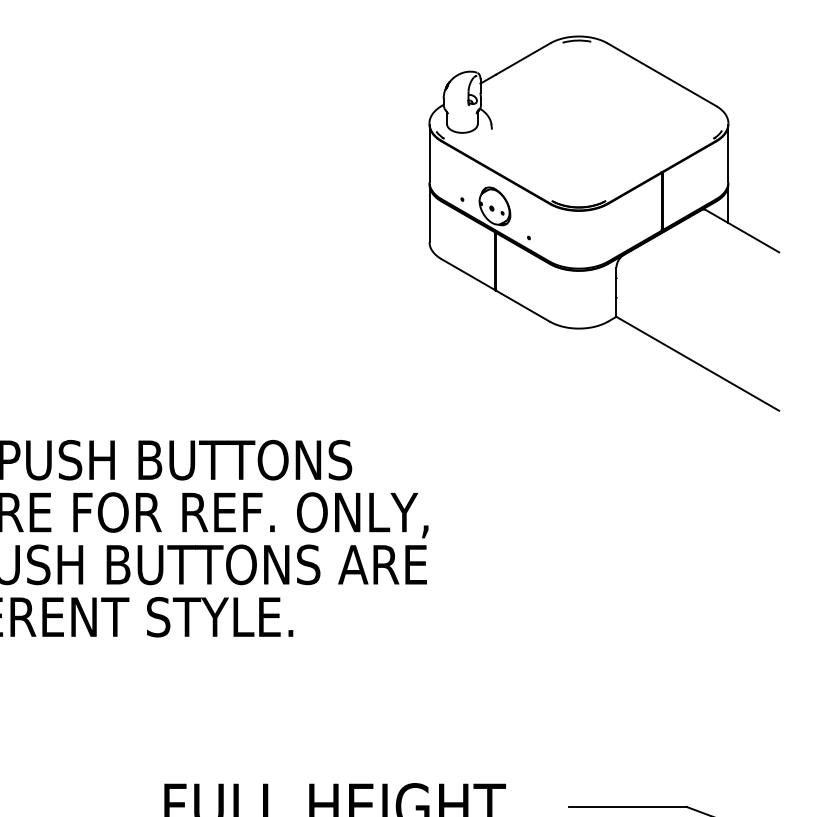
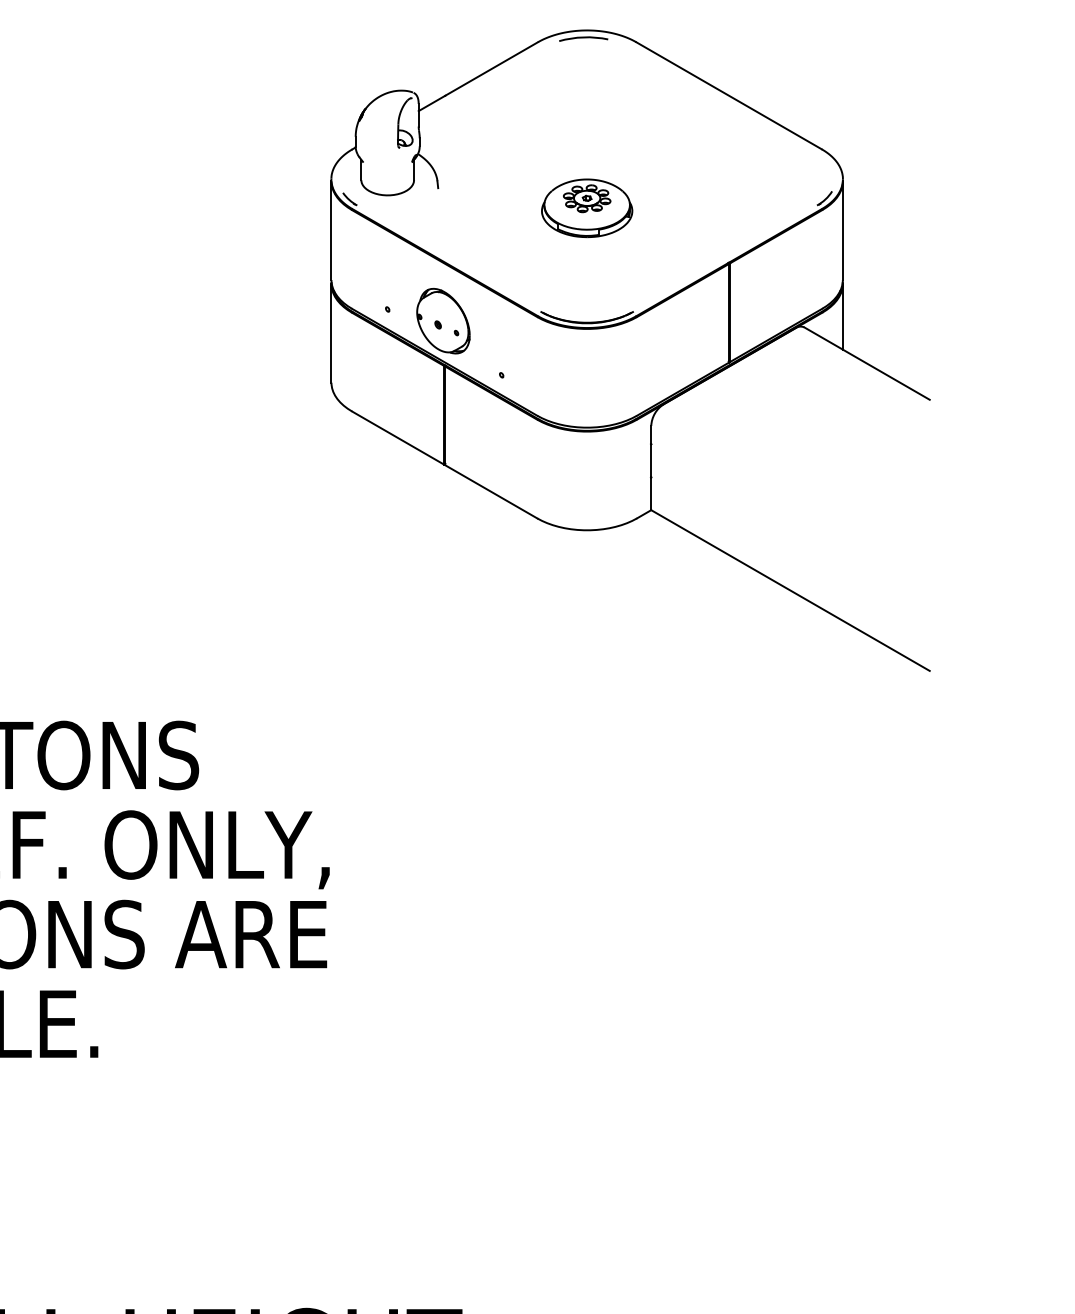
part: (578, 140) -> (586, 208), added

